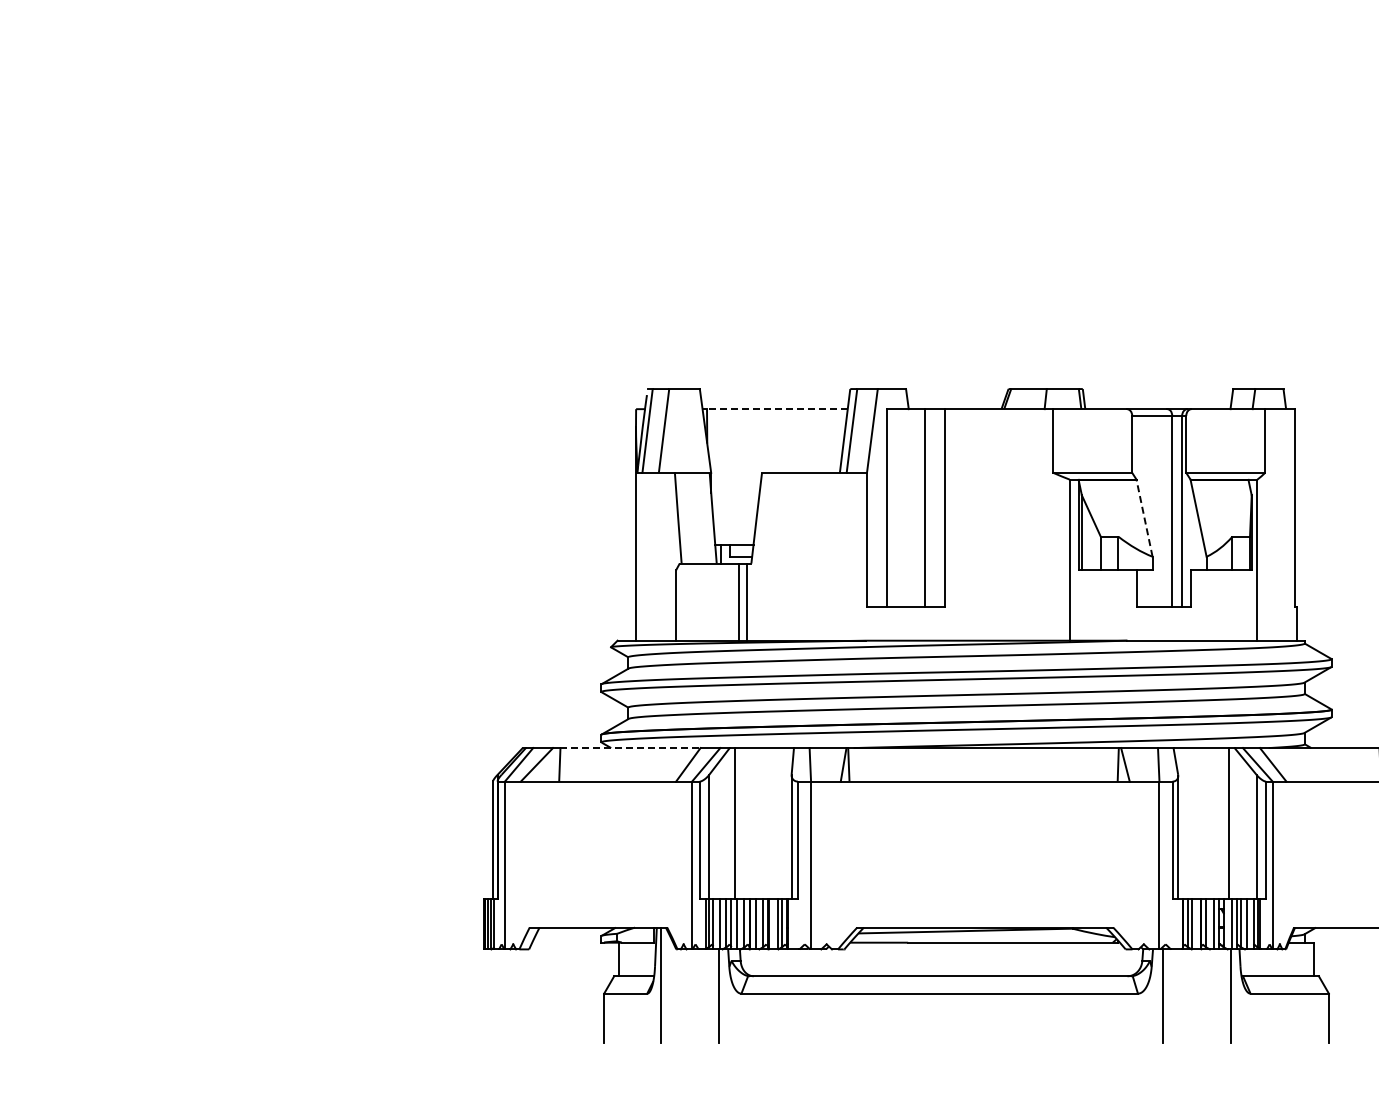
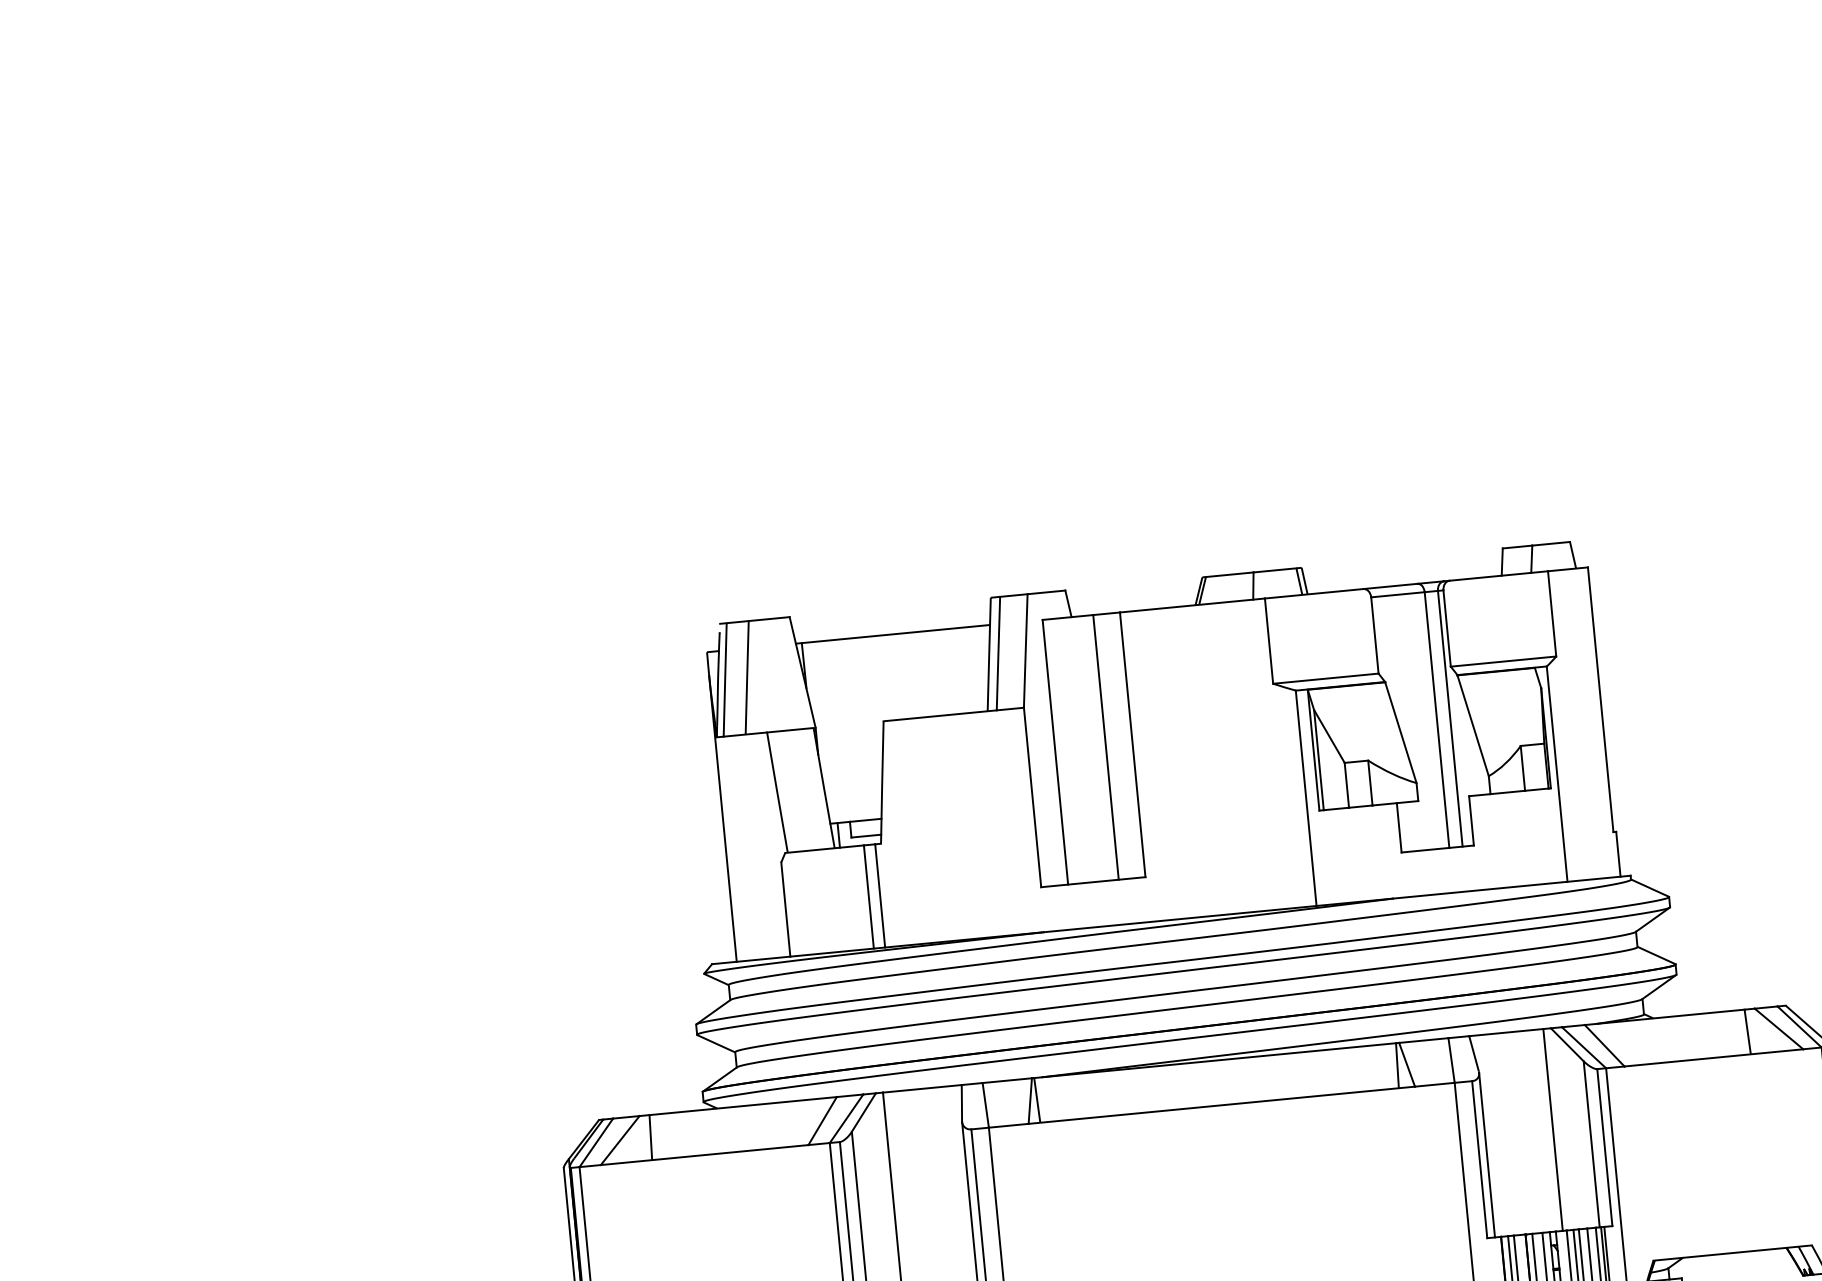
line: (776, 409) -> (894, 634), dashed -> solid
line: (1144, 517) -> (1400, 731), dashed -> solid
line: (631, 748) -> (744, 1106), dashed -> solid

